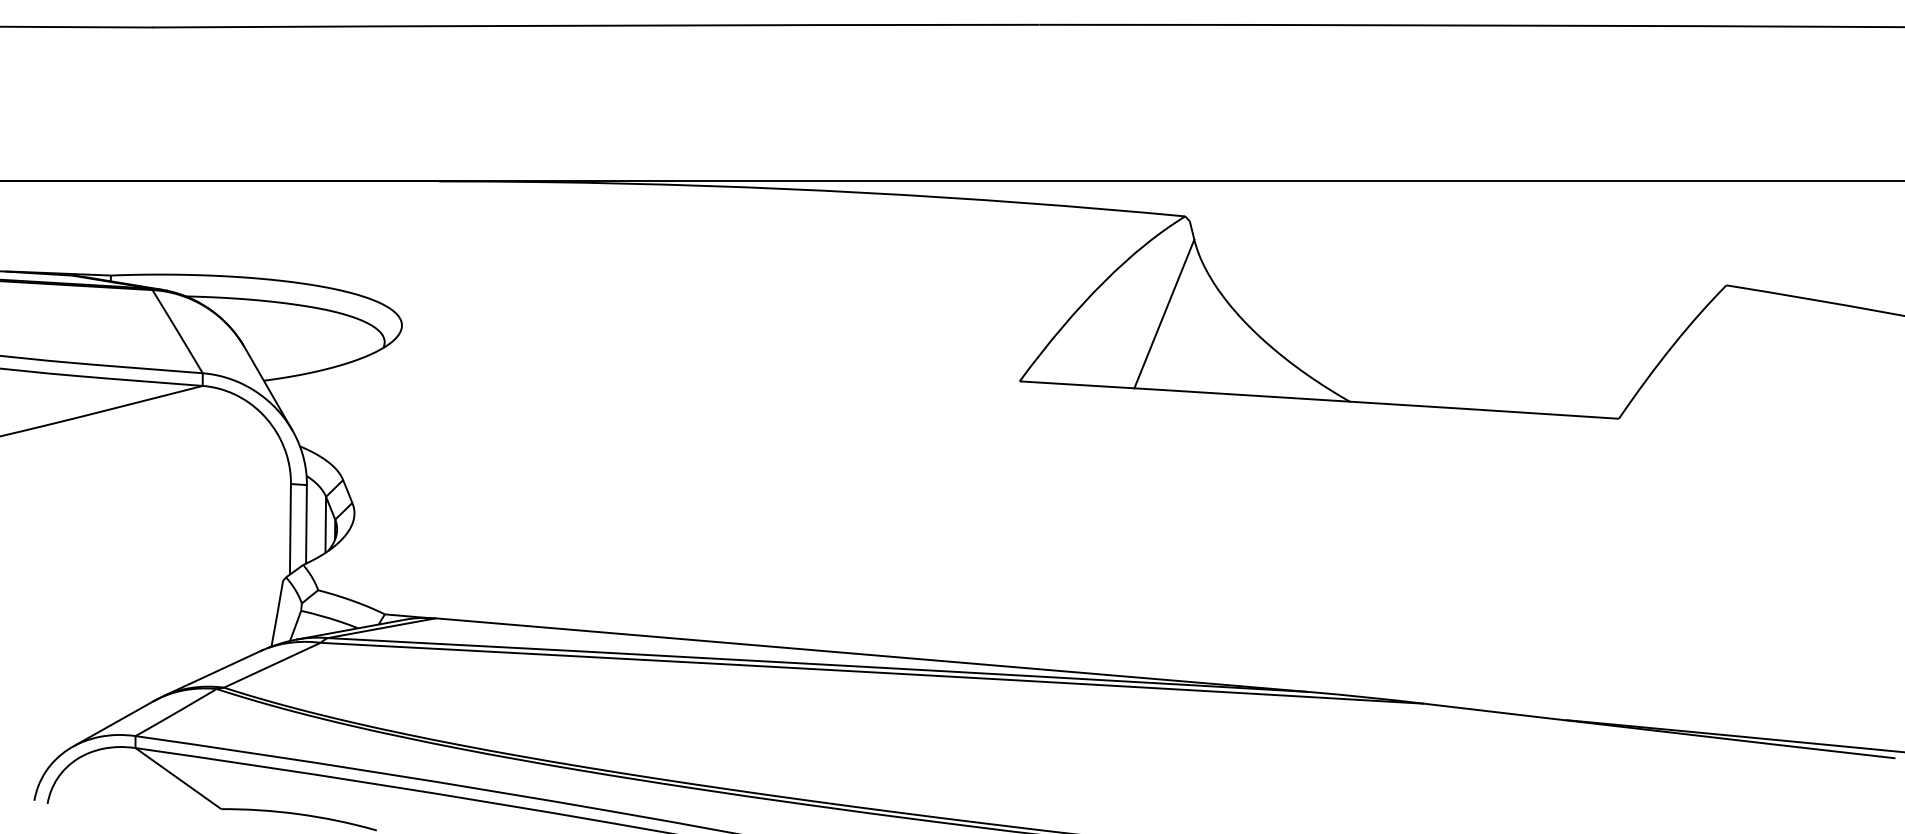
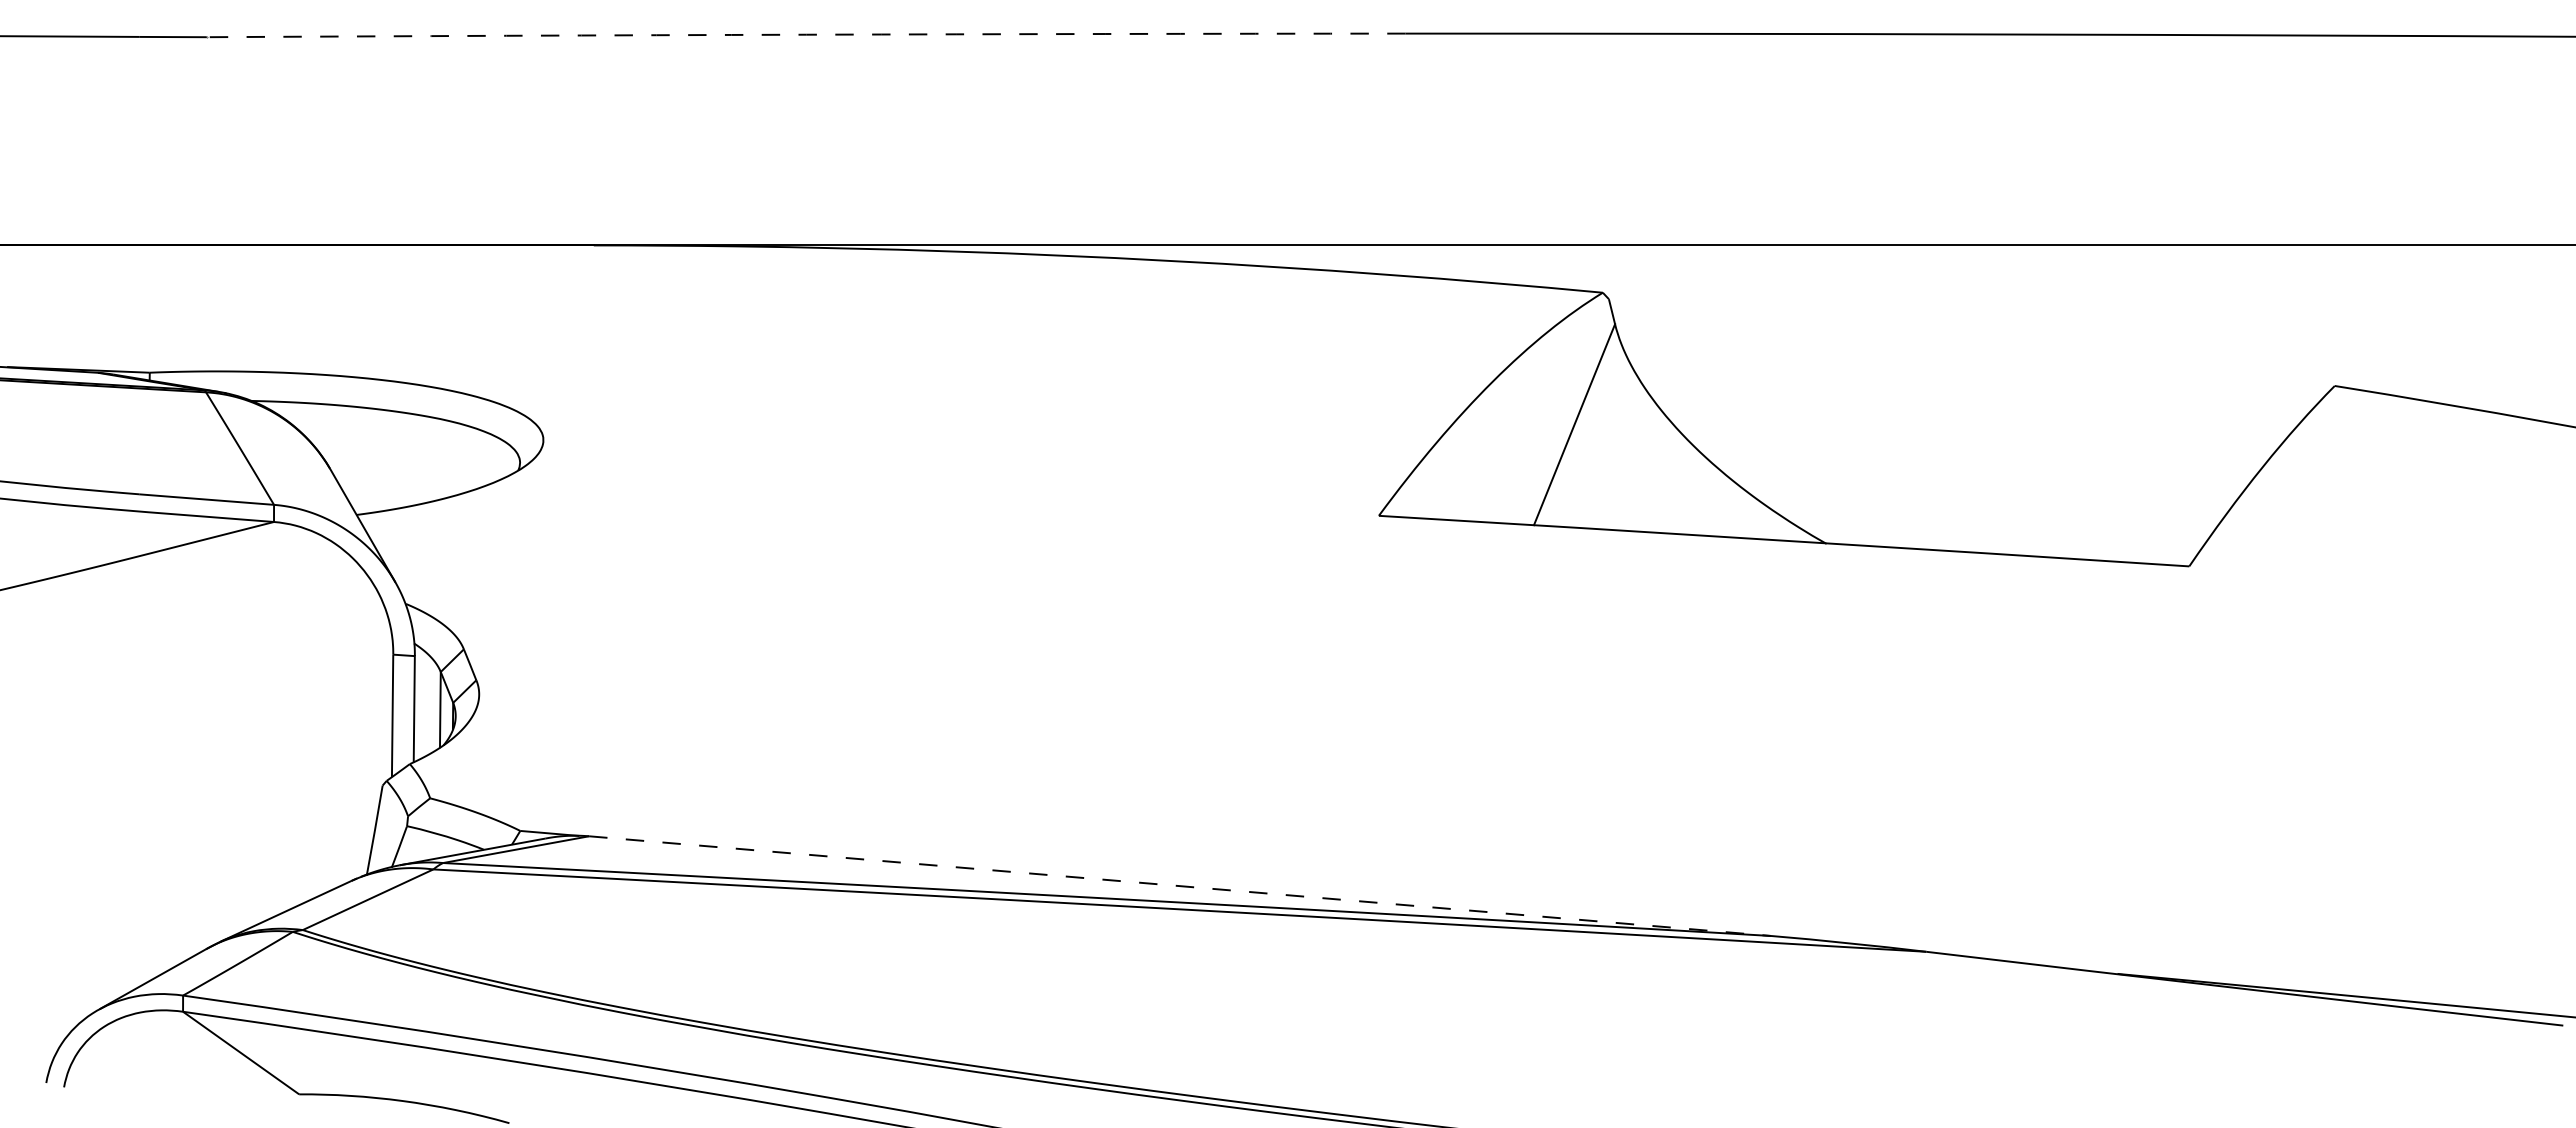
arc: (596, 25) -> (806, 34), solid -> dashed
line: (873, 655) -> (1180, 886), solid -> dashed

